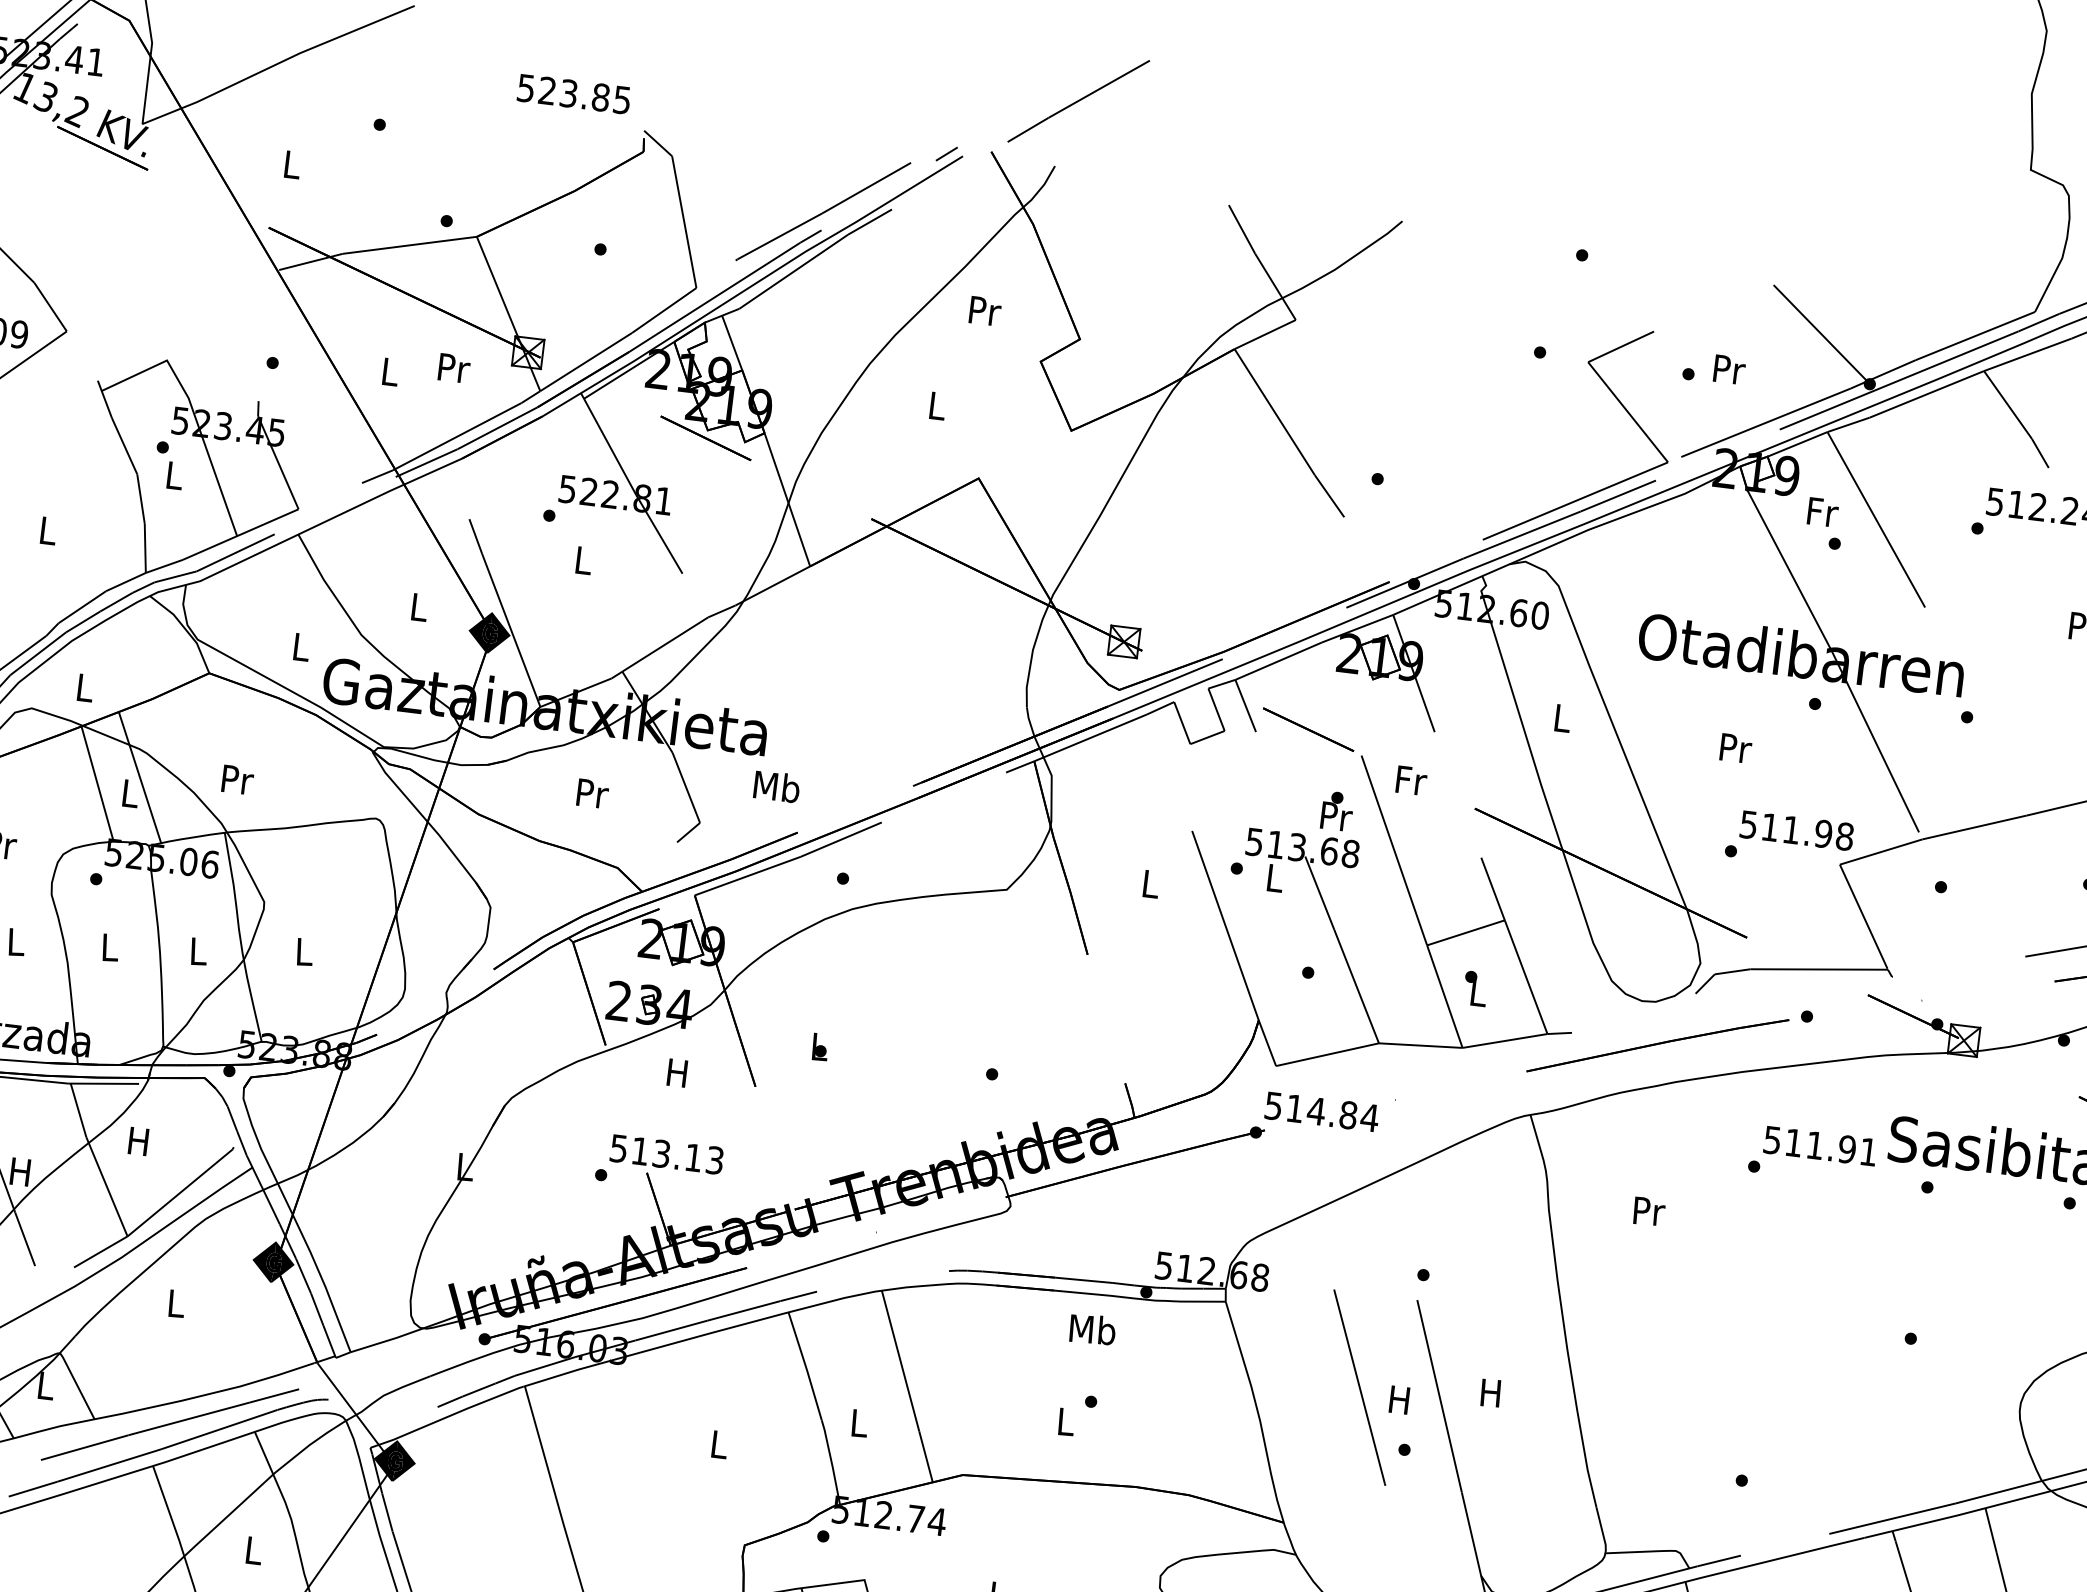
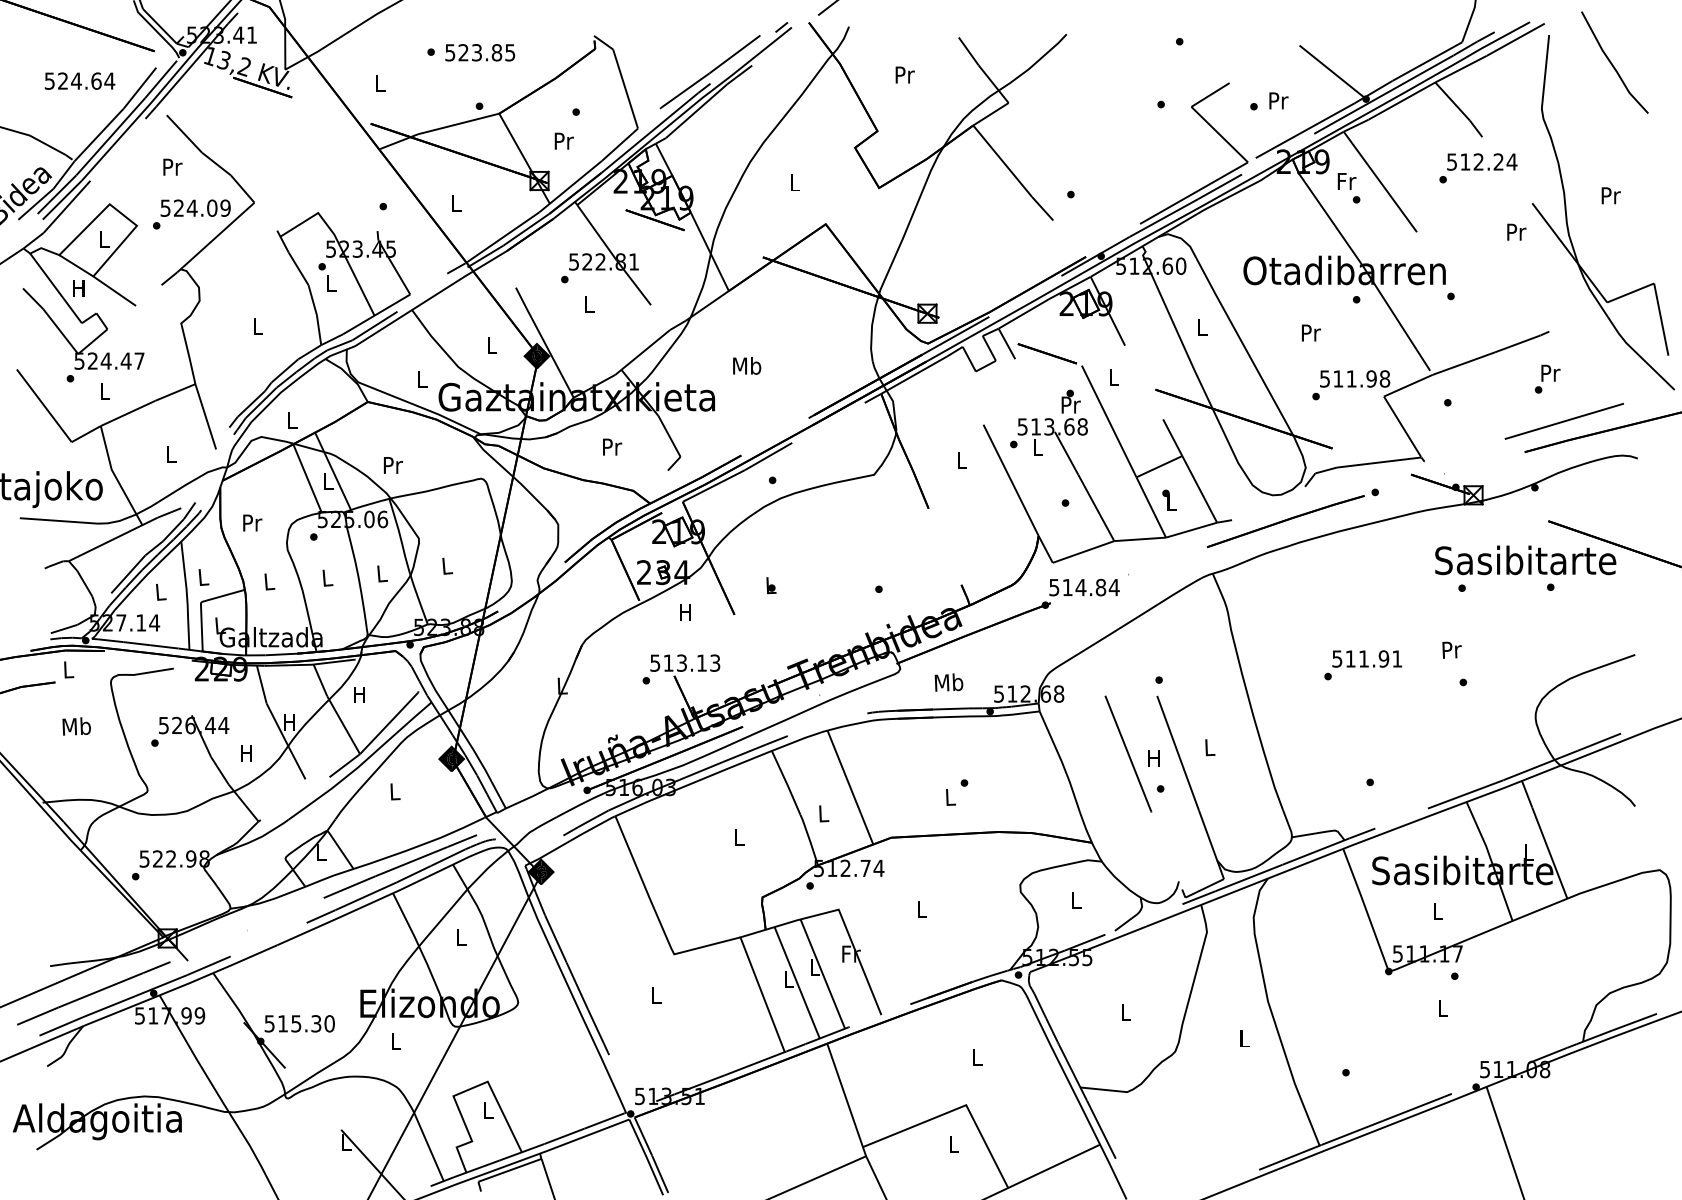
text: (574, 93) -> (480, 52), moved
text: (984, 310) -> (904, 74), moved
text: (453, 367) -> (563, 140), moved
text: (1411, 779) -> (1114, 376), Fr -> L
text: (777, 786) -> (747, 365), moved
text: (1813, 1155) -> (1363, 665), moved
text: (1648, 1210) -> (1451, 649), moved
text: (1091, 1329) -> (948, 682), moved
text: (1491, 1393) -> (1209, 747), H -> L

